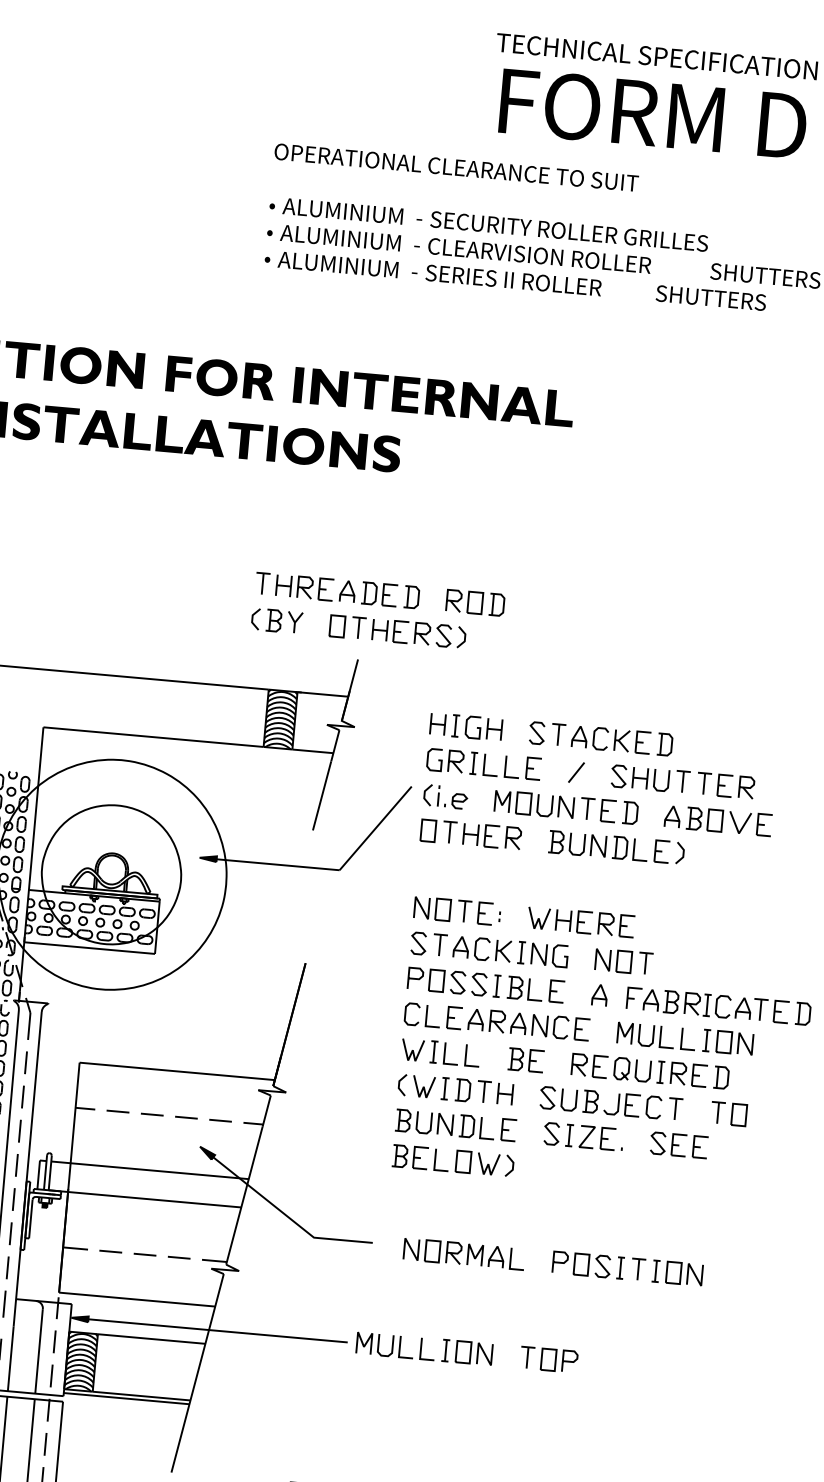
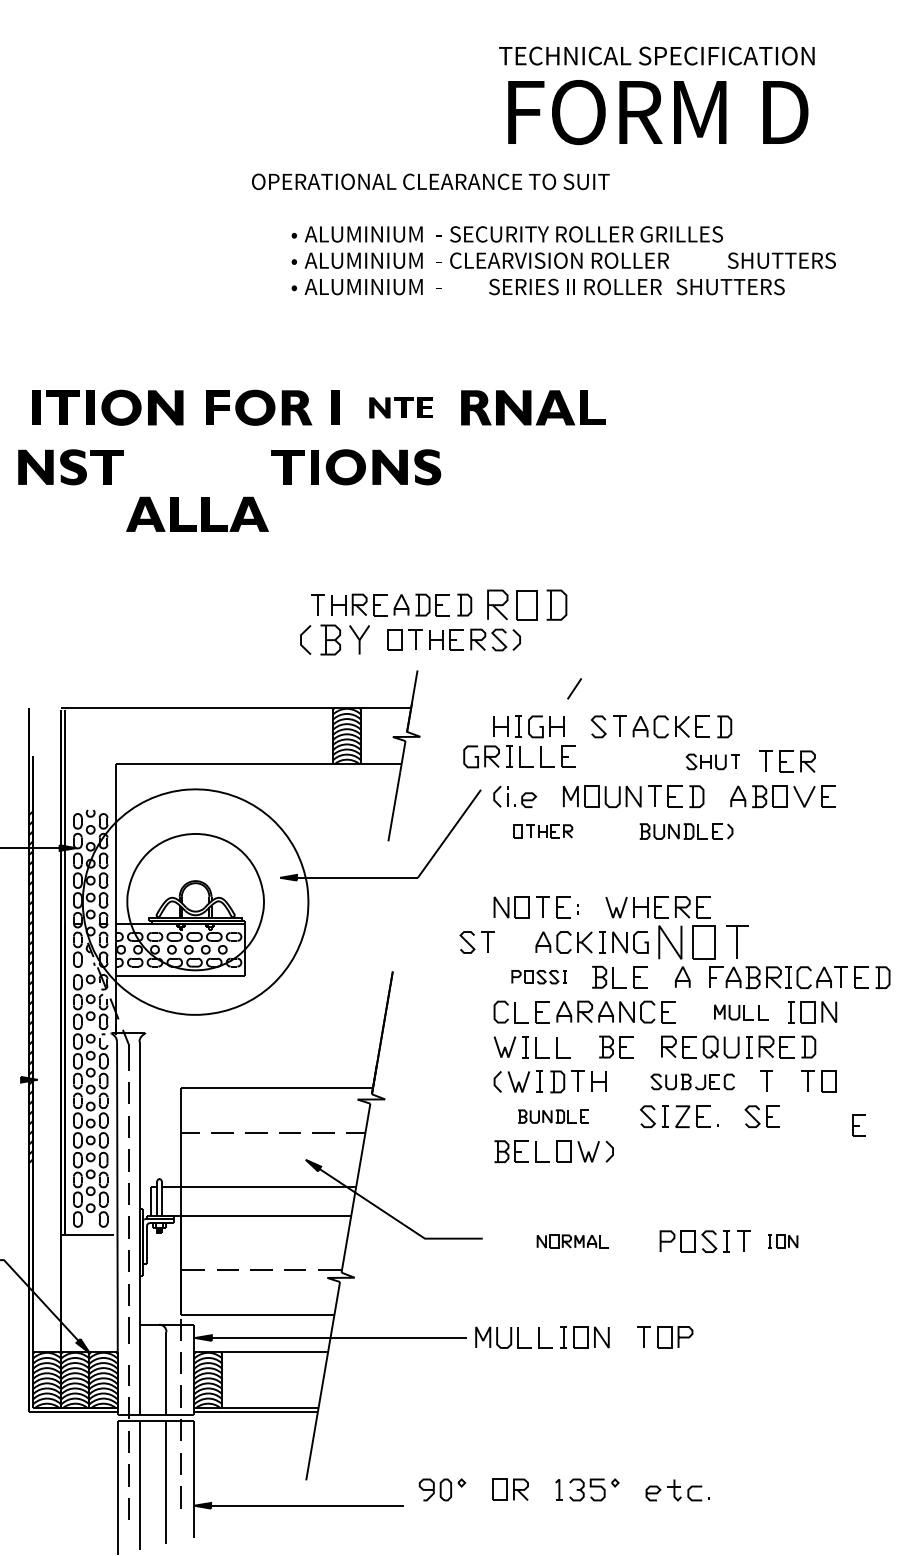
text: (456, 167) -> (430, 181), moved
text: (513, 279) -> (575, 286), moved
part: (364, 390) -> (400, 407), size x0.6
part: (152, 432) -> (197, 513), moved
part: (474, 602) -> (526, 604), size x1.4
part: (277, 620) -> (335, 639), size x1.4
part: (483, 763) -> (519, 756), moved
line: (576, 772) -> (574, 688), moved
part: (649, 778) -> (712, 761), size x0.7
part: (470, 834) -> (542, 831), size x0.6
part: (616, 847) -> (686, 831), size x0.7
part: (427, 944) -> (476, 942), moved
part: (624, 961) -> (703, 942), size x1.6
part: (453, 981) -> (538, 976), size x0.6
part: (655, 1036) -> (740, 1012), size x0.7
part: (600, 1102) -> (692, 1081), size x0.7
part: (455, 1125) -> (553, 1116), size x0.6
part: (699, 1146) -> (858, 1125), moved
part: (463, 1253) -> (572, 1241), size x0.6
part: (677, 1272) -> (782, 1241), size x0.6

